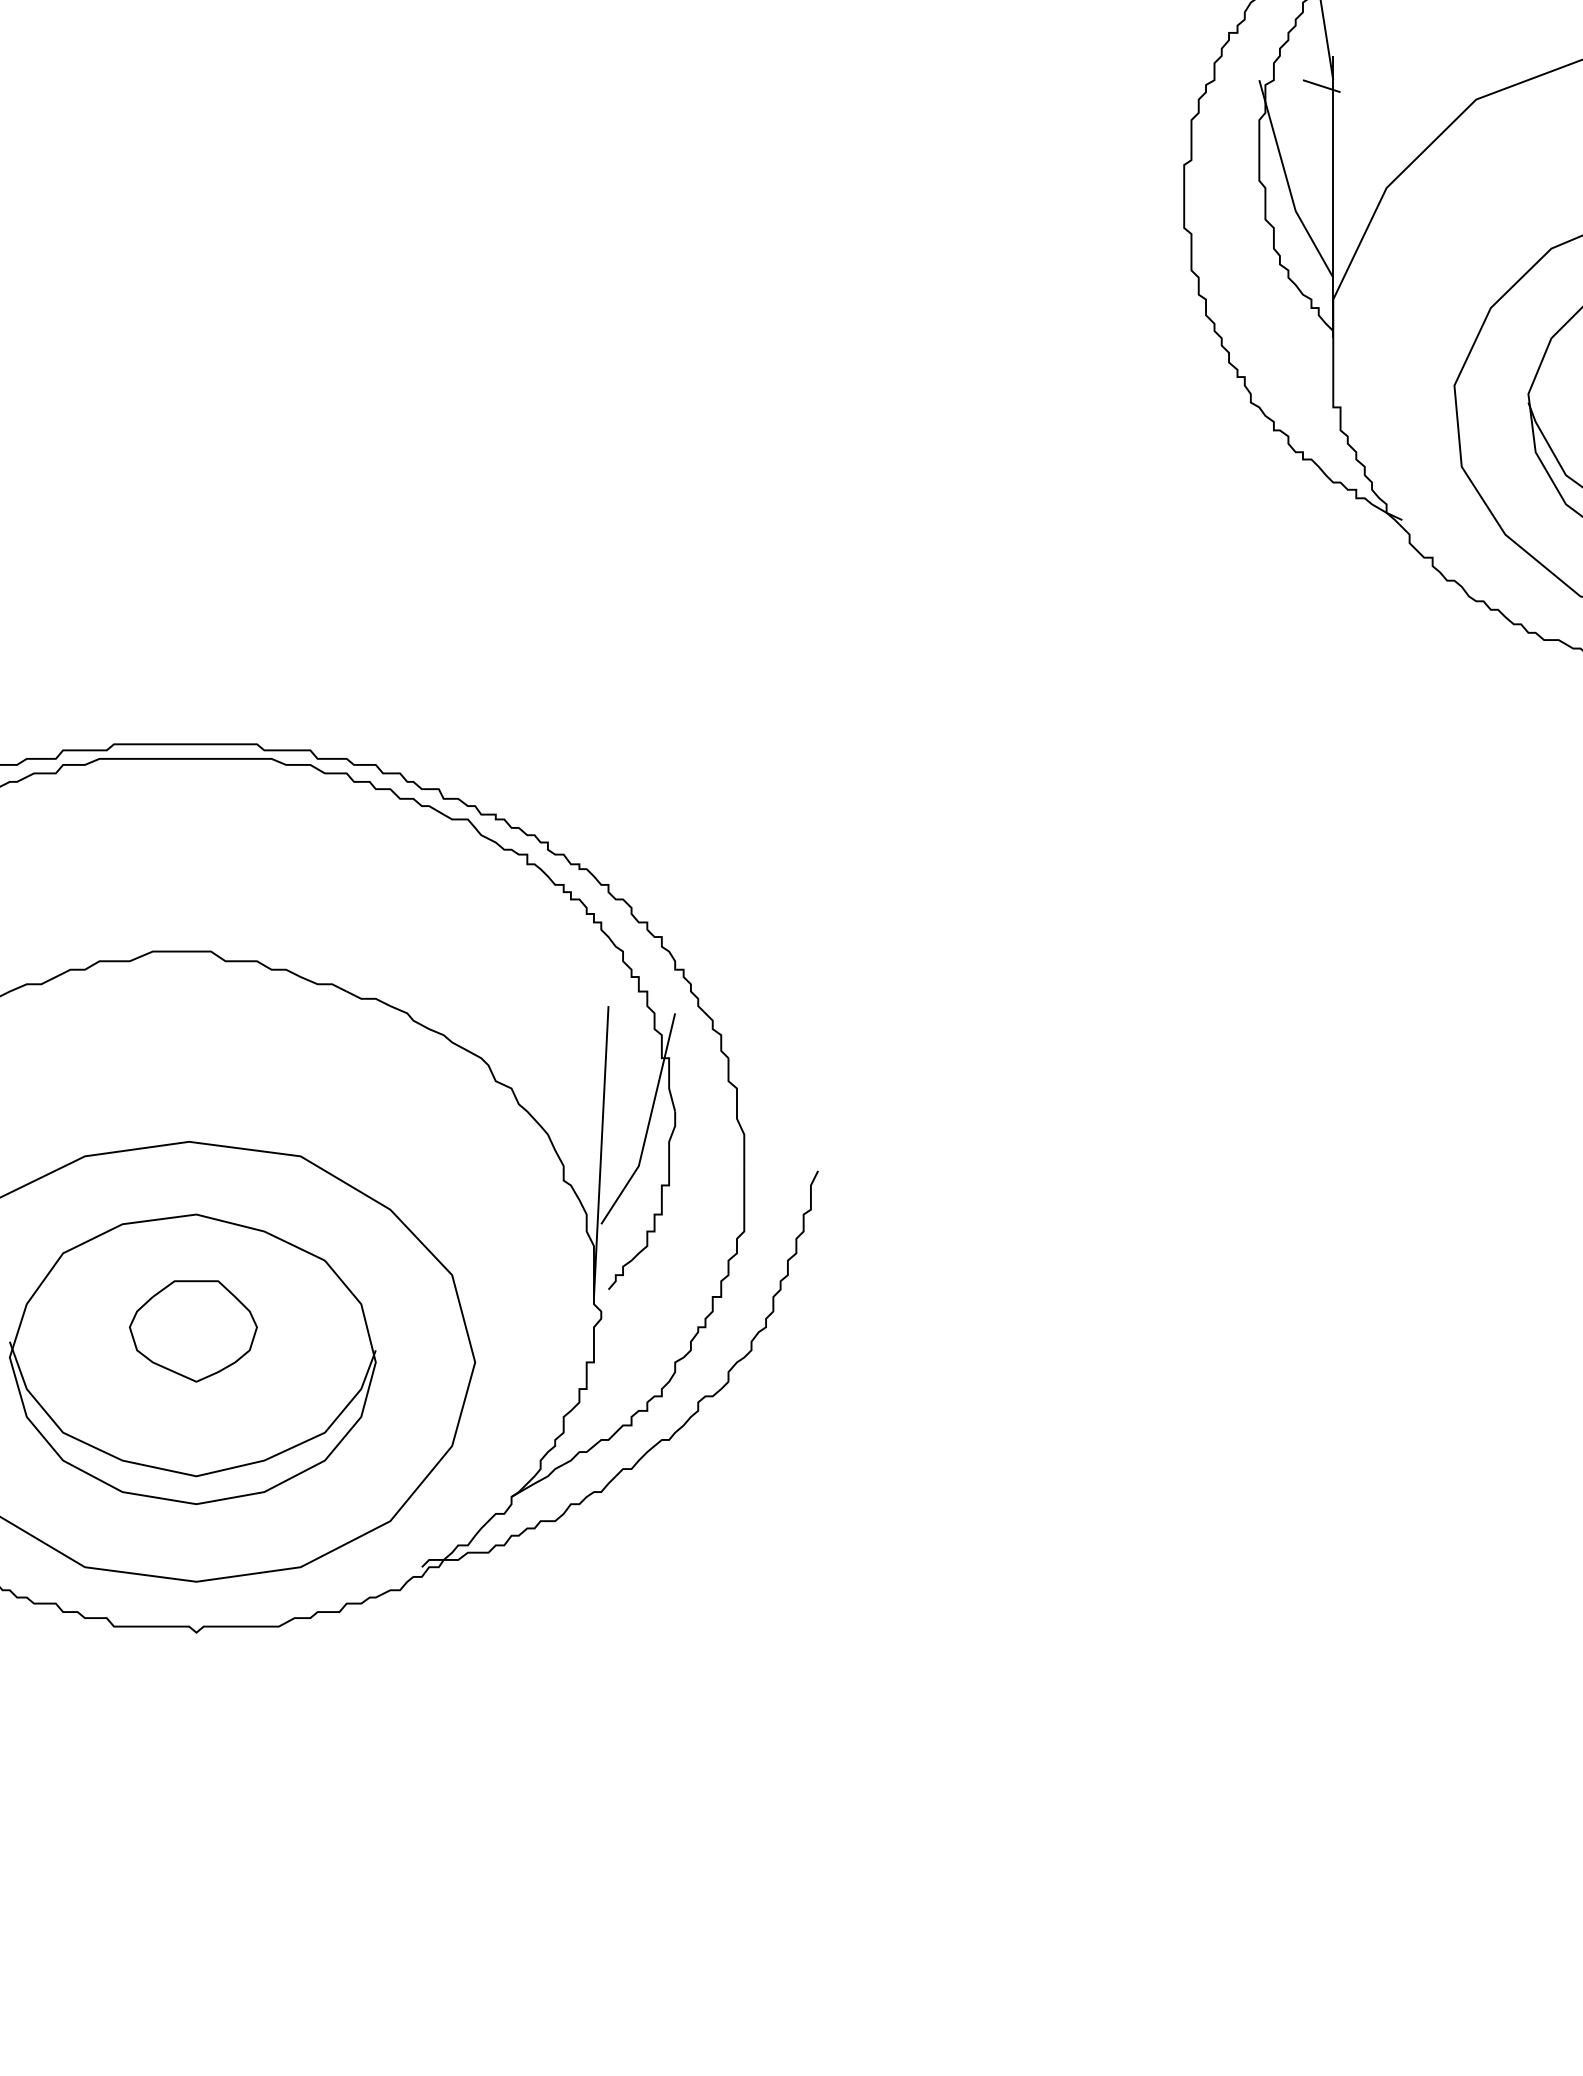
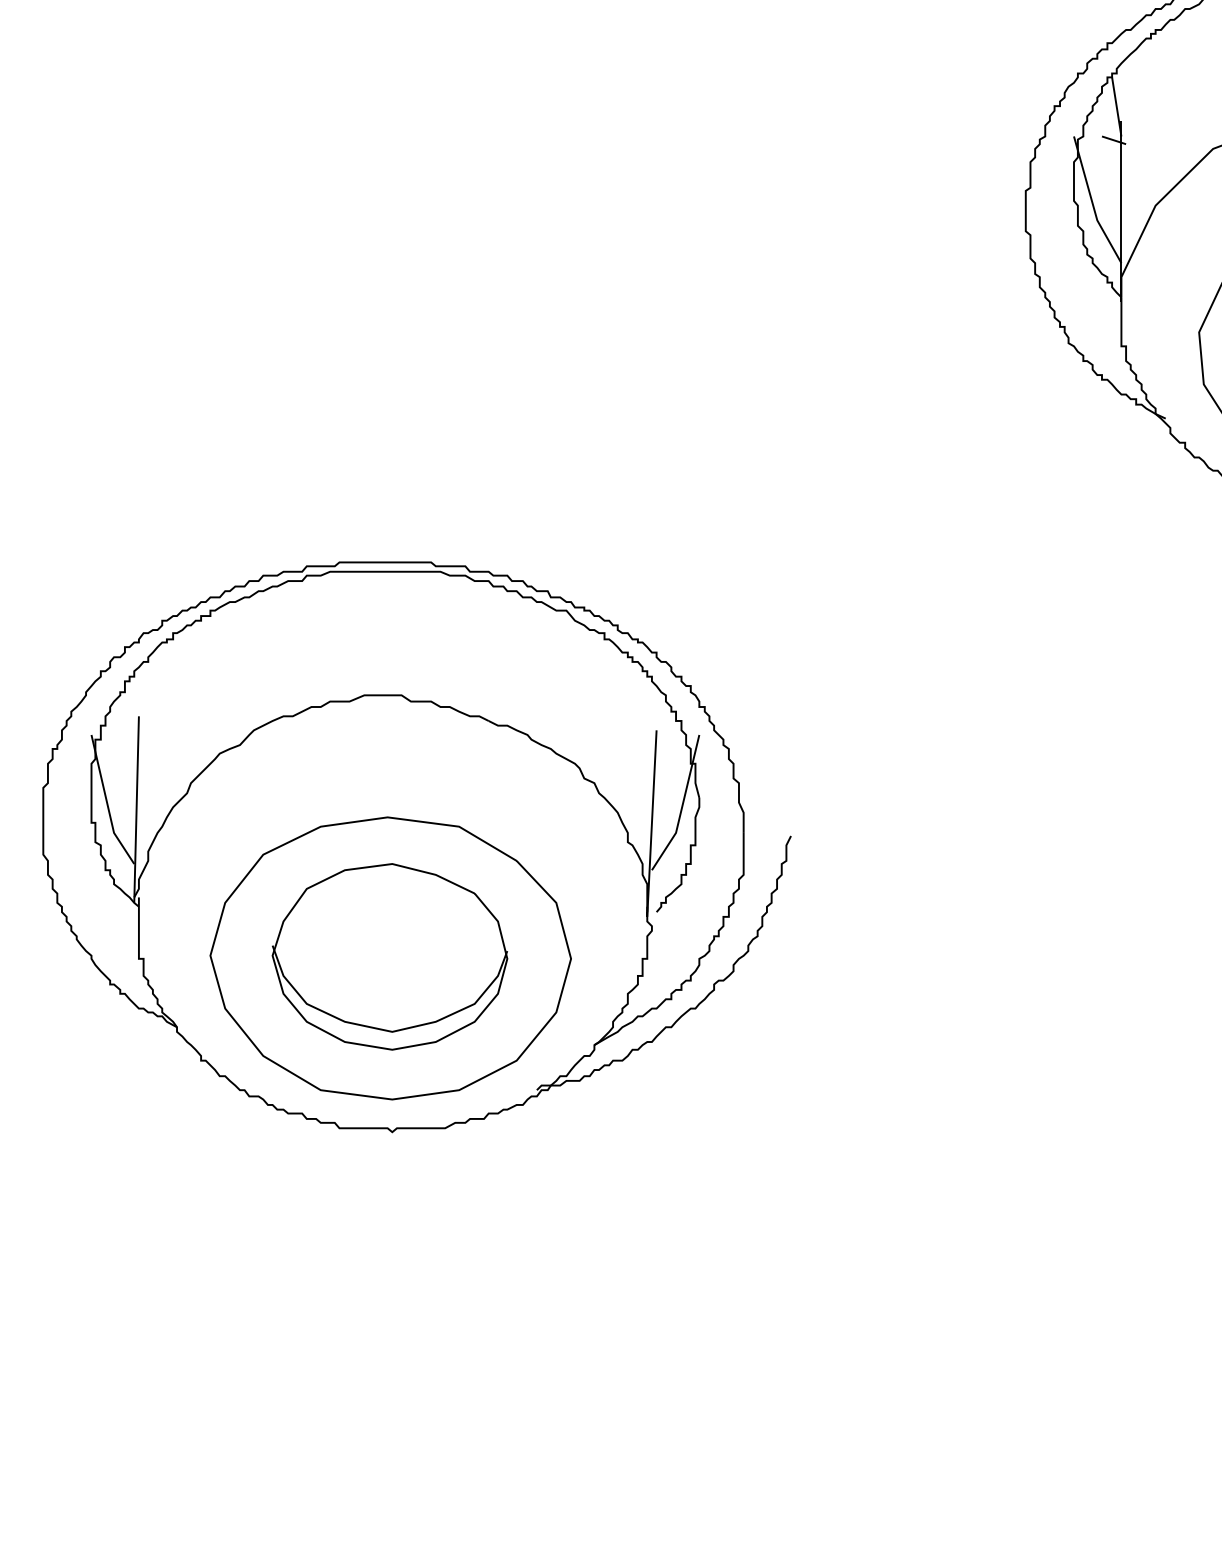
part: (192, 1330) -> (389, 938), removed

